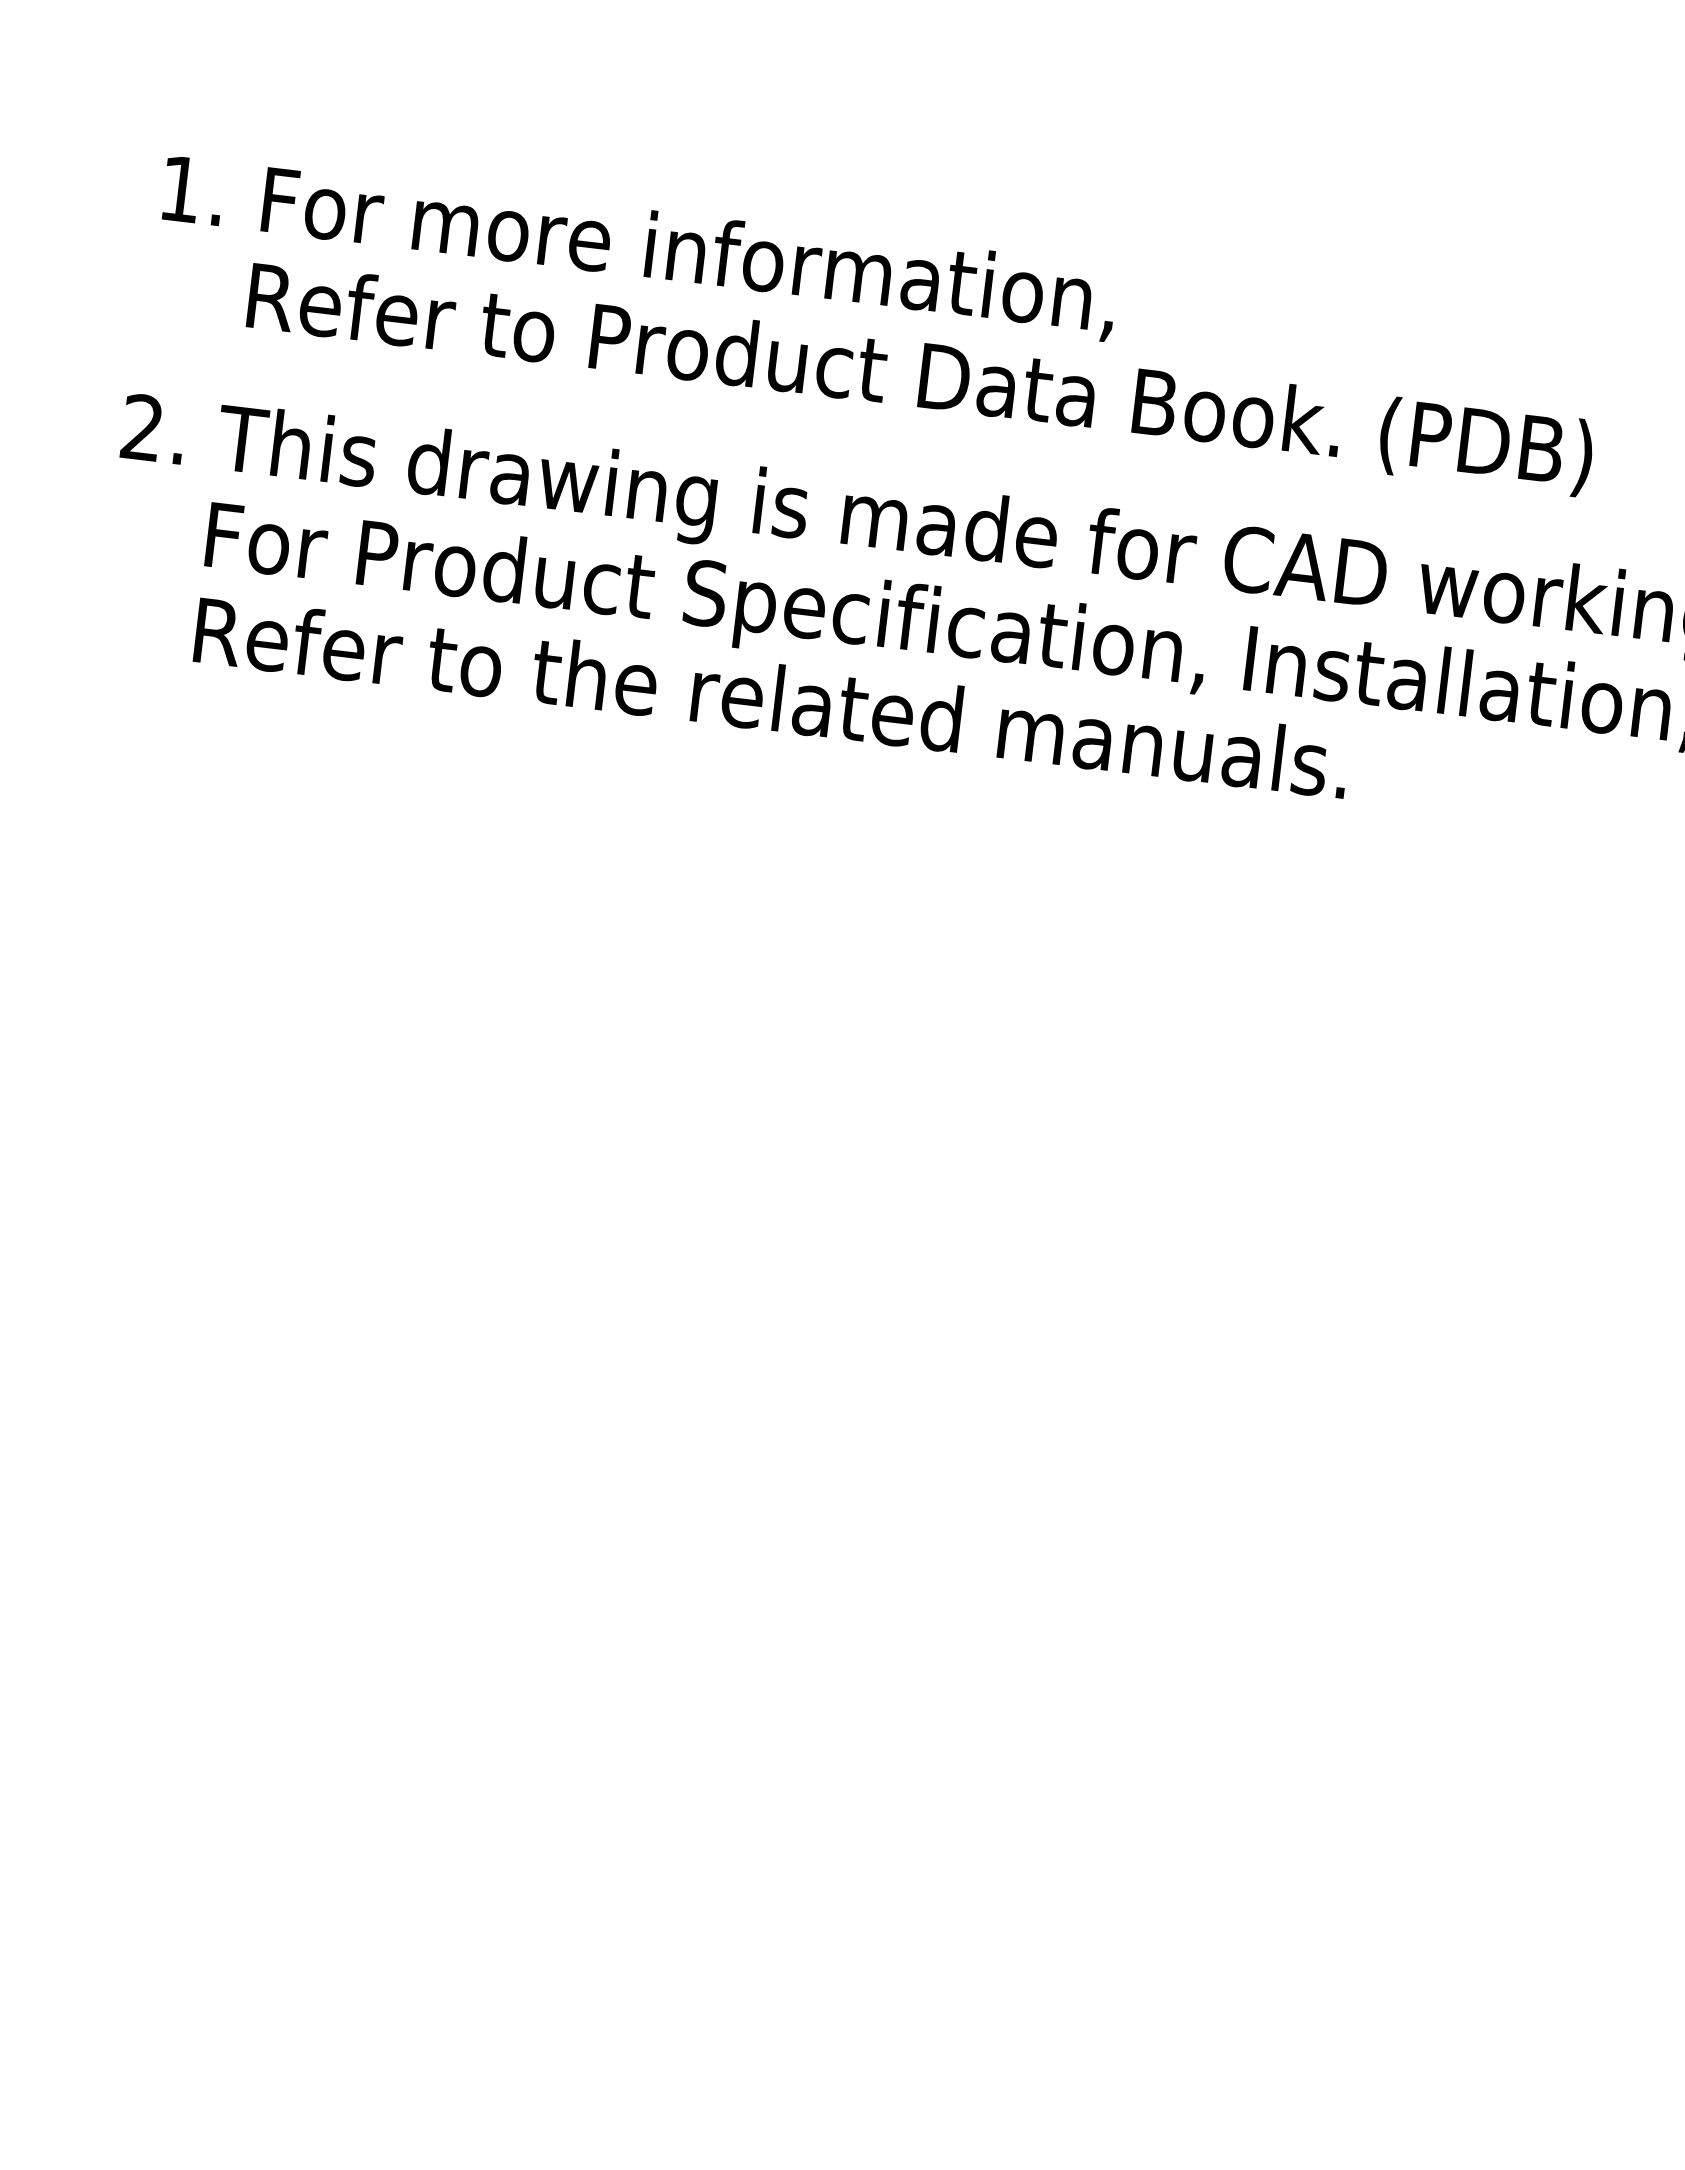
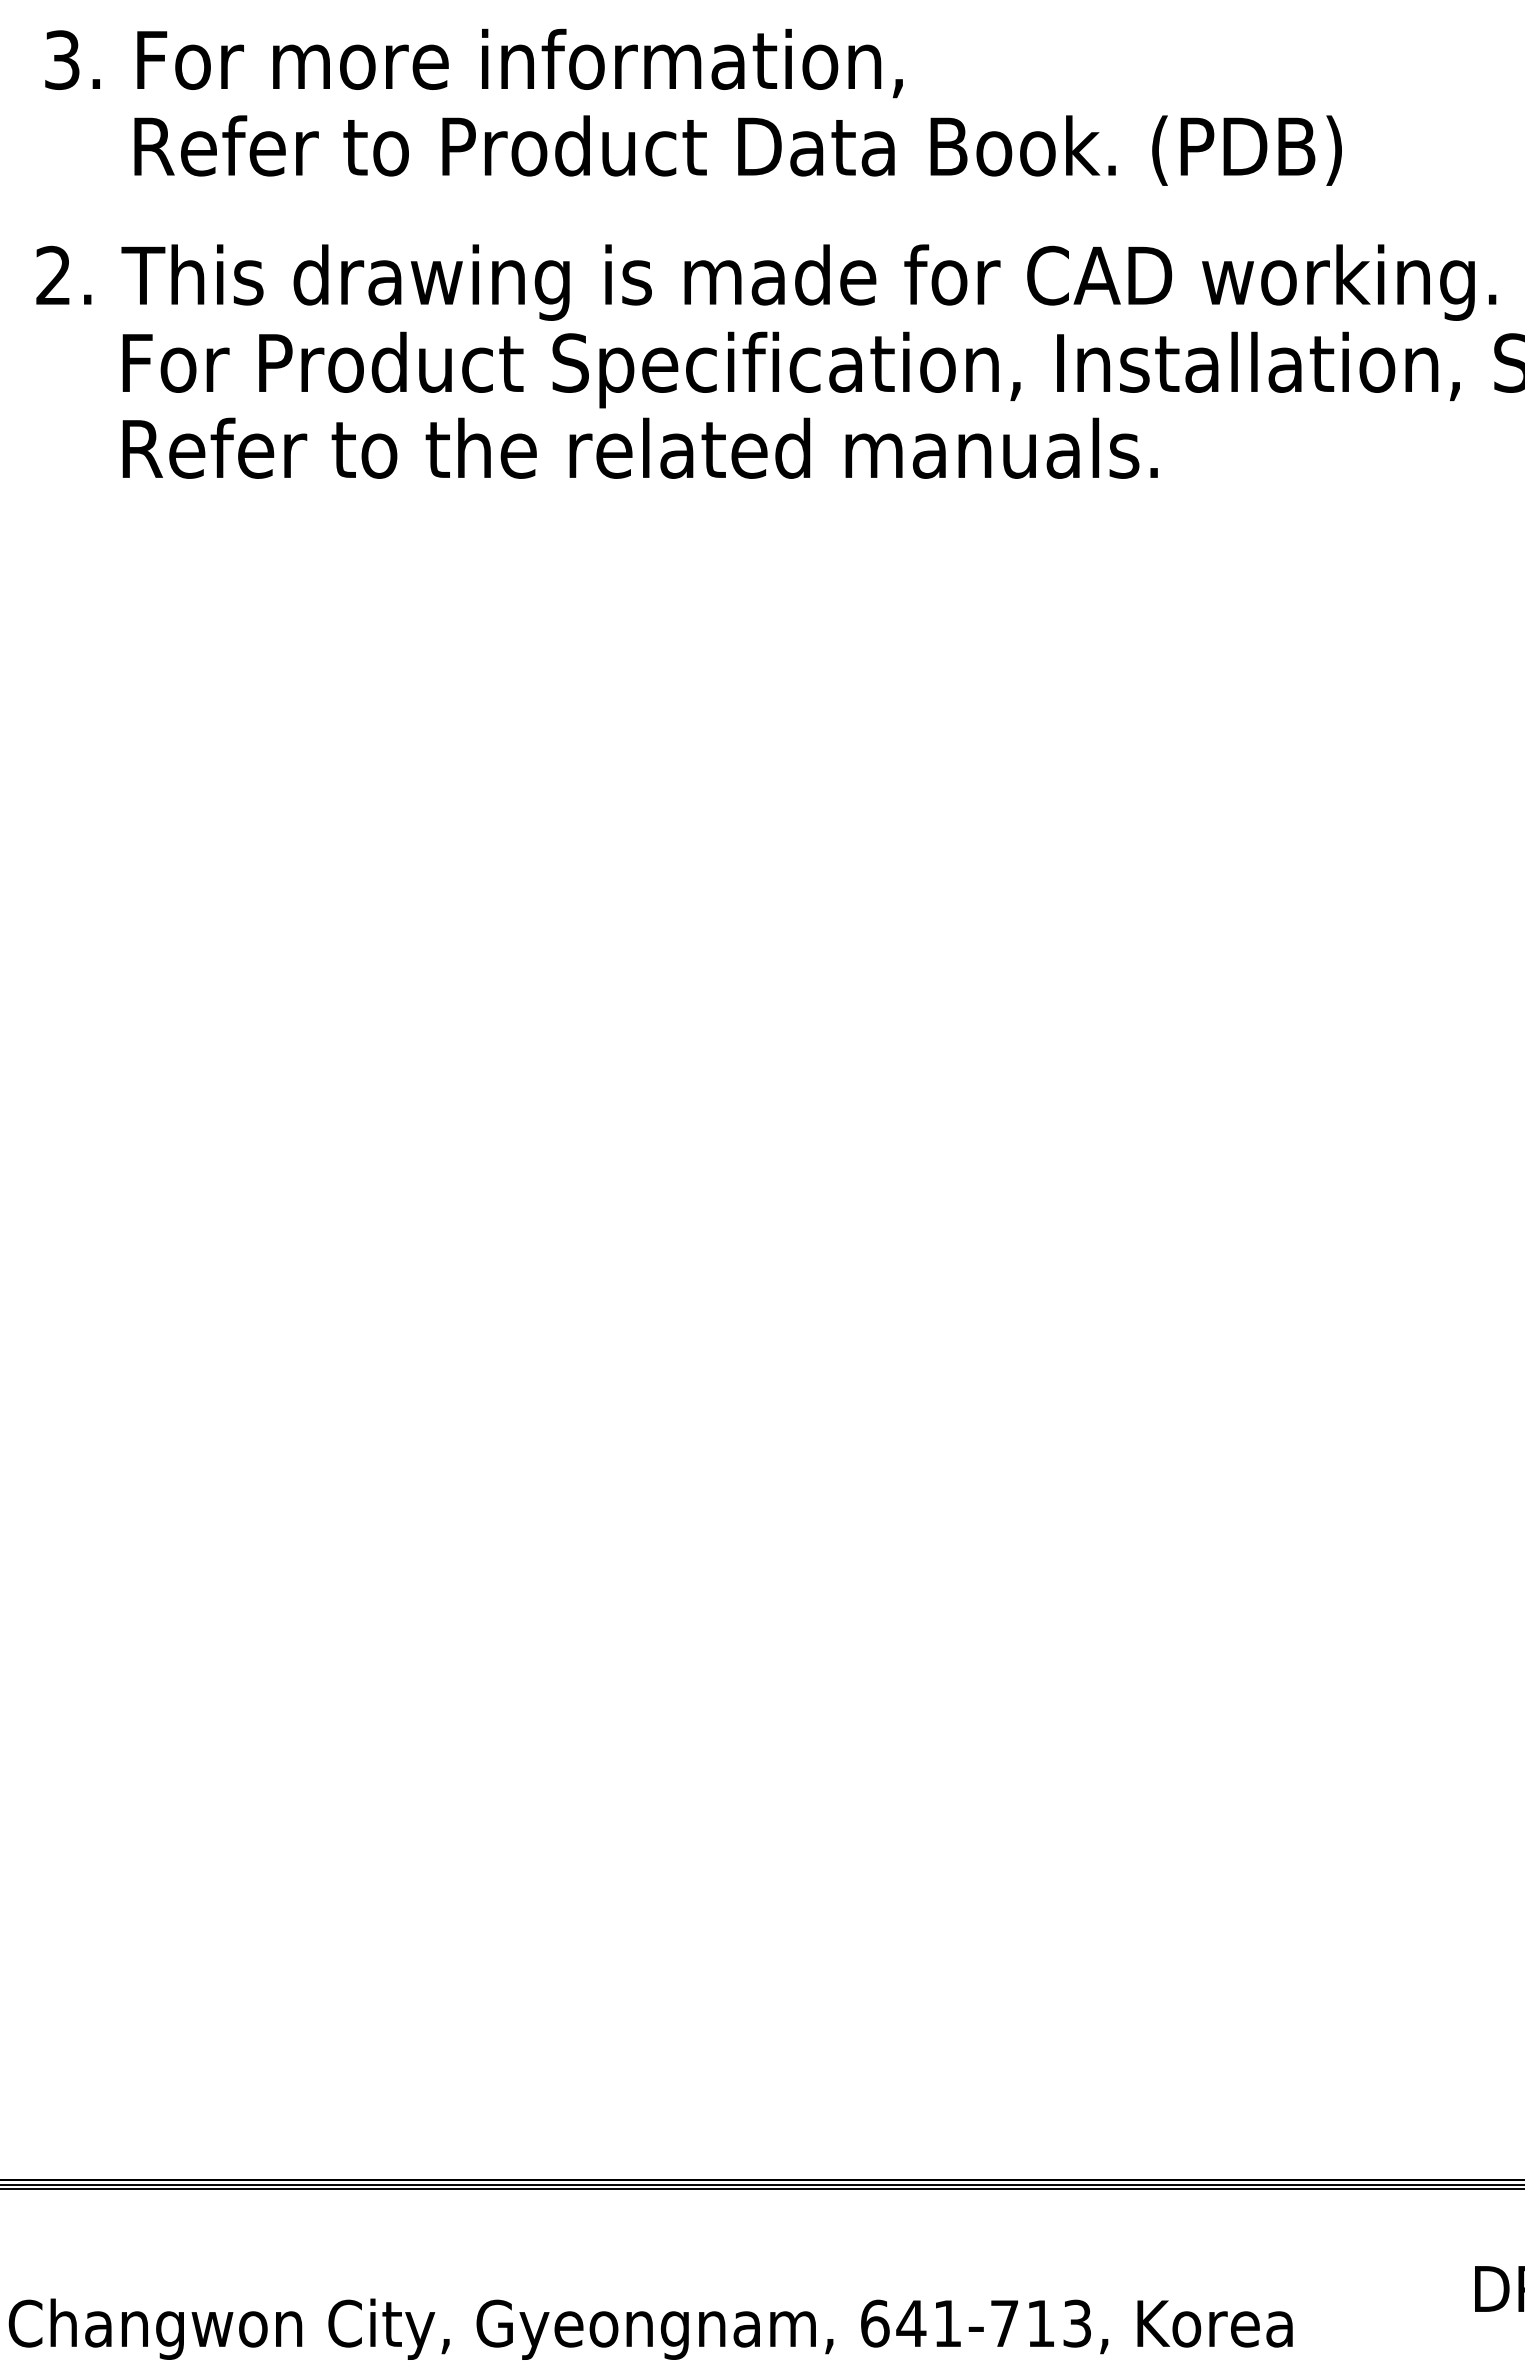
text: (180, 188) -> (62, 59), 1. -> 3.

